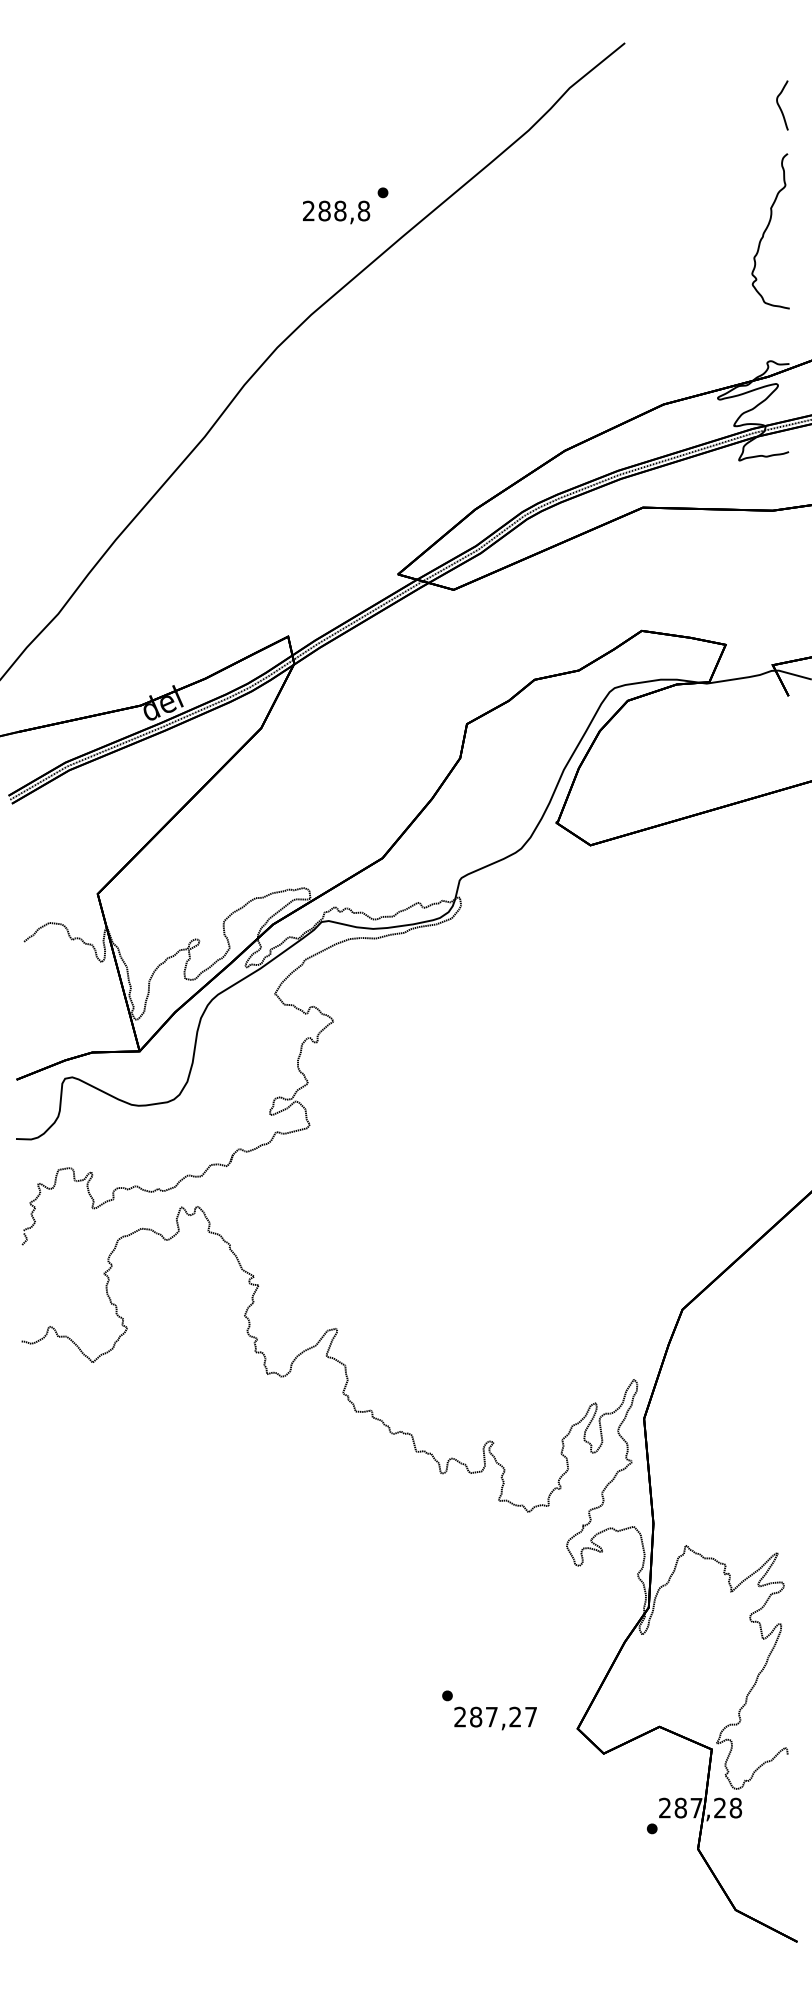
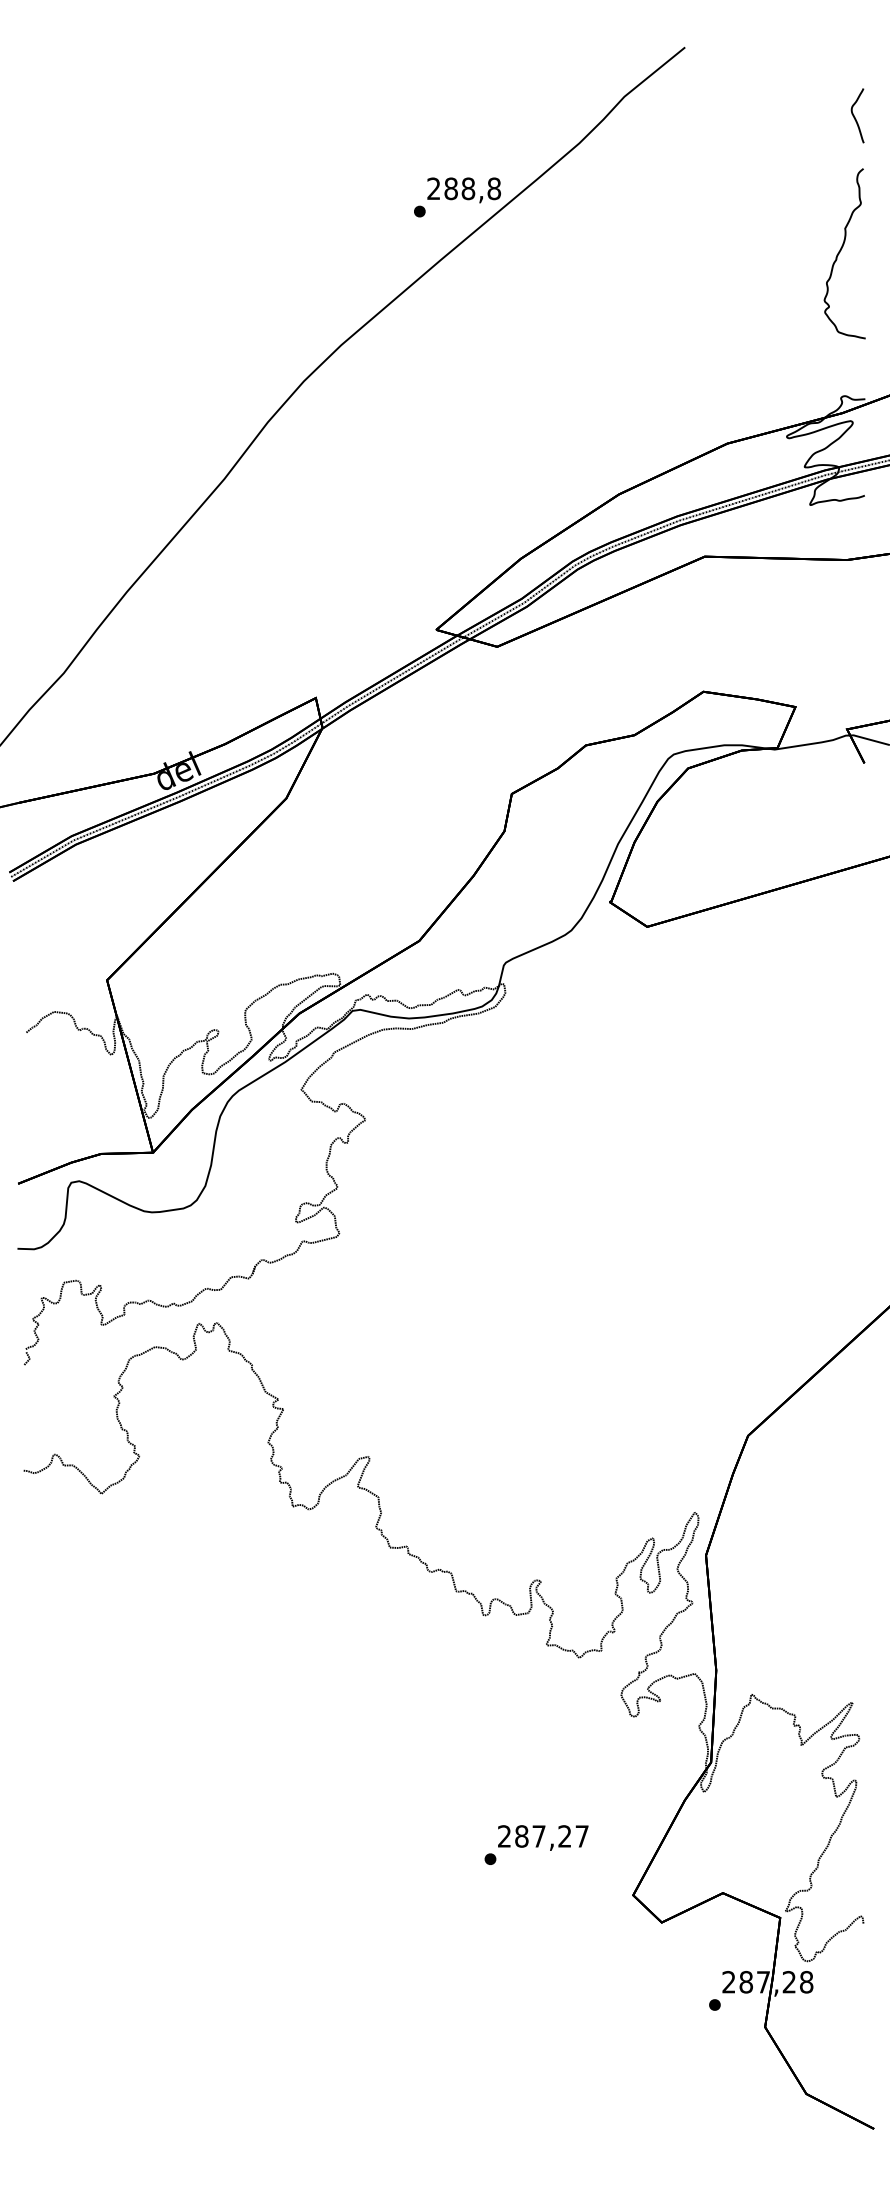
text: (336, 212) -> (464, 190), moved
text: (495, 1718) -> (543, 1837), moved

